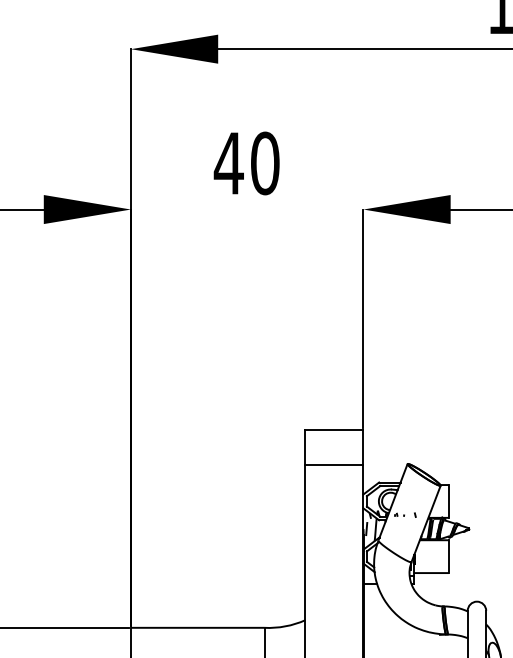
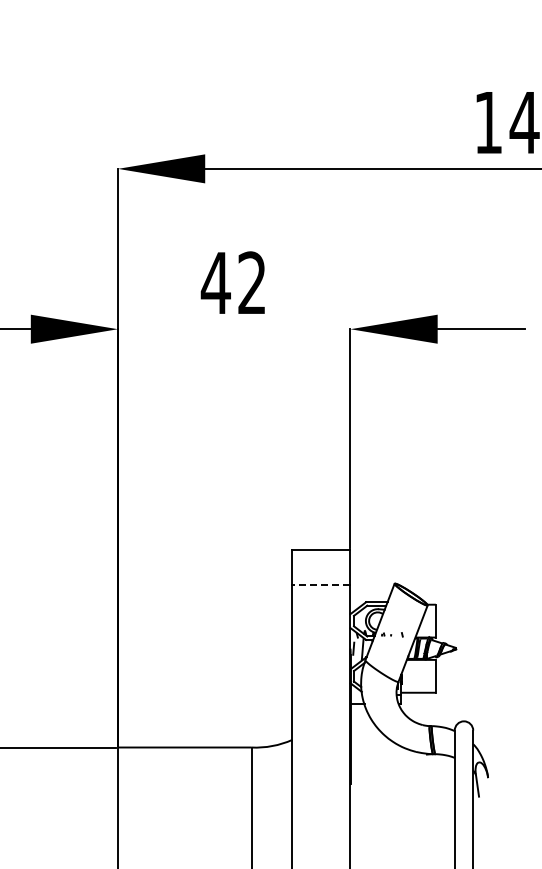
text: (265, 162) -> (252, 282), 40 -> 42
line: (333, 464) -> (320, 584), solid -> dashed

